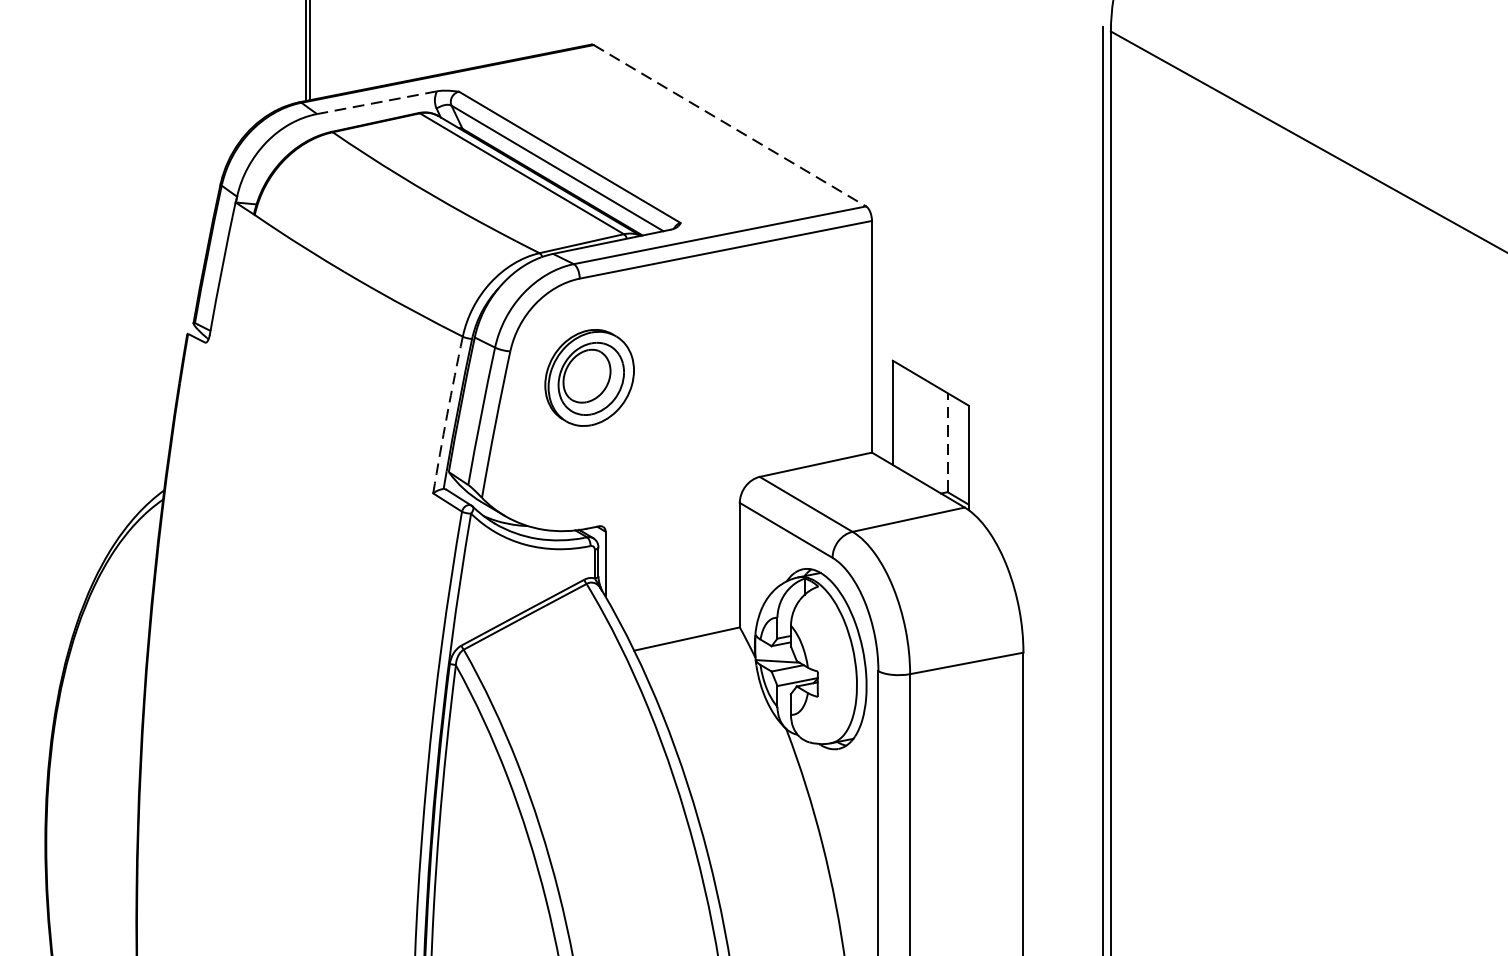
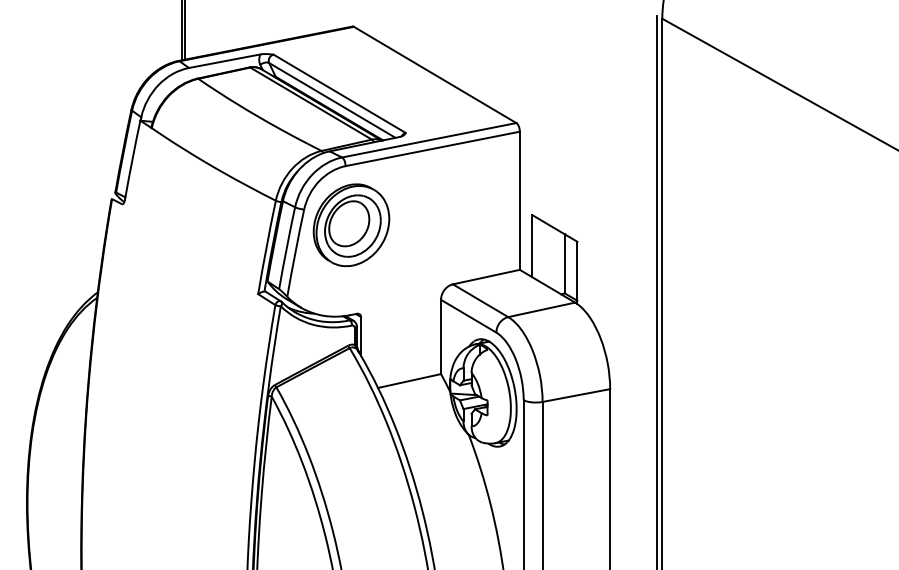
line: (376, 103) -> (224, 61), dashed -> solid
line: (730, 126) -> (435, 75), dashed -> solid
part: (589, 378) -> (351, 225), size x1.43
arc: (447, 415) -> (266, 247), dashed -> solid
line: (948, 441) -> (565, 263), dashed -> solid

